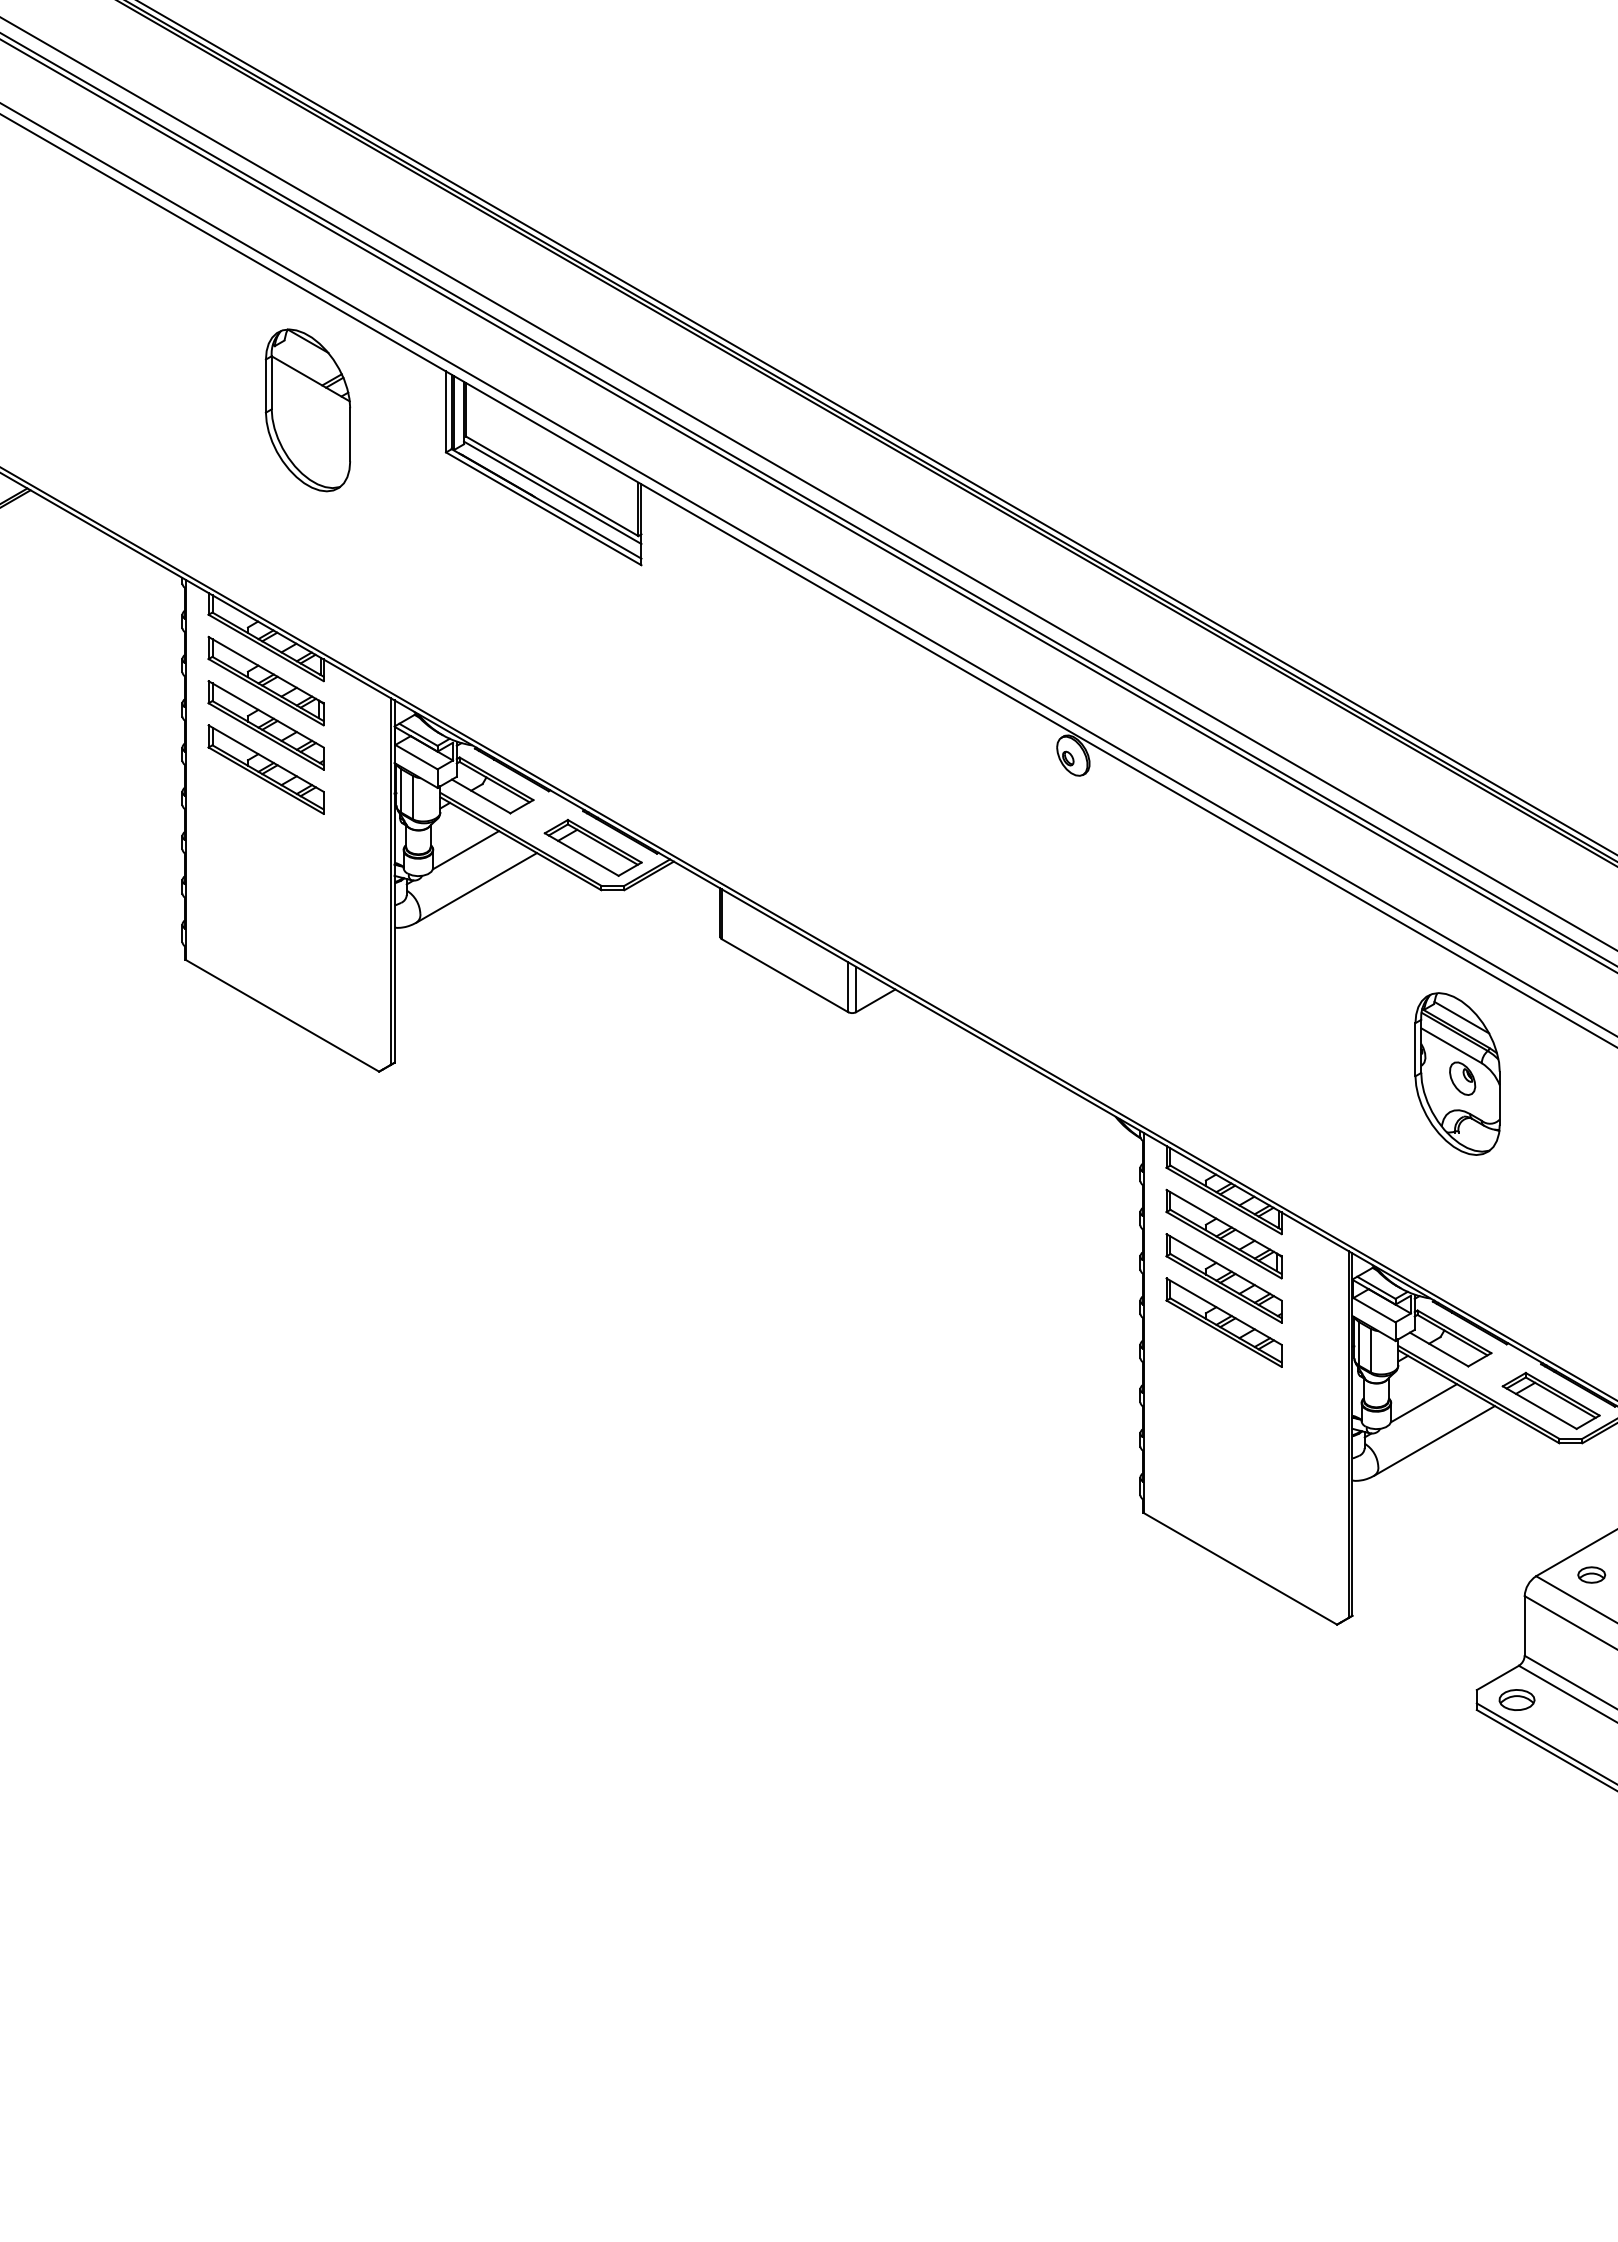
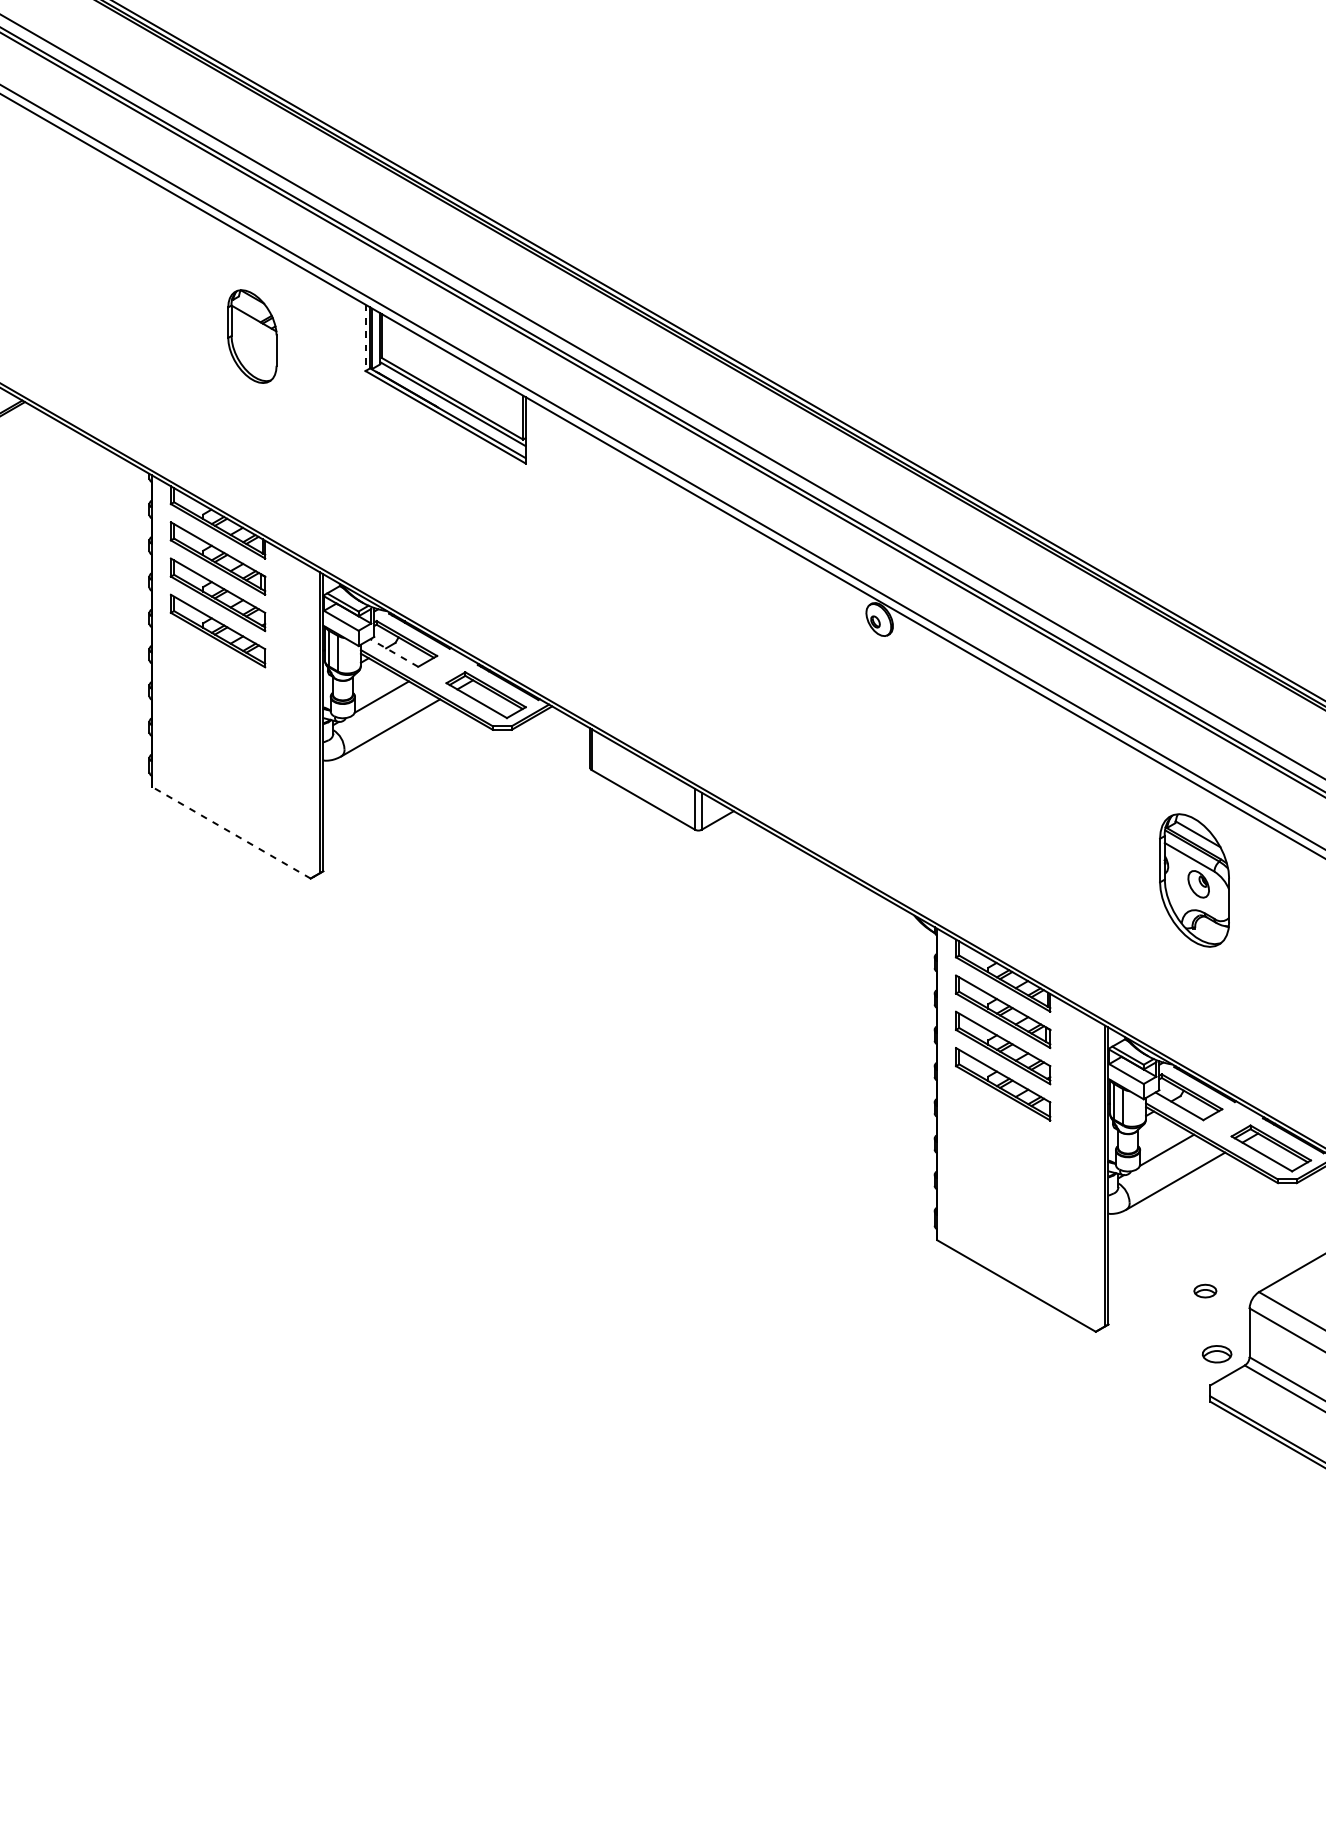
part: (307, 410) -> (251, 336), size x0.7
line: (446, 412) -> (365, 338), solid -> dashed
line: (481, 796) -> (394, 653), solid -> dashed
line: (282, 1015) -> (231, 832), solid -> dashed
part: (1591, 1574) -> (1205, 1290), moved
part: (1516, 1699) -> (1216, 1353), moved

